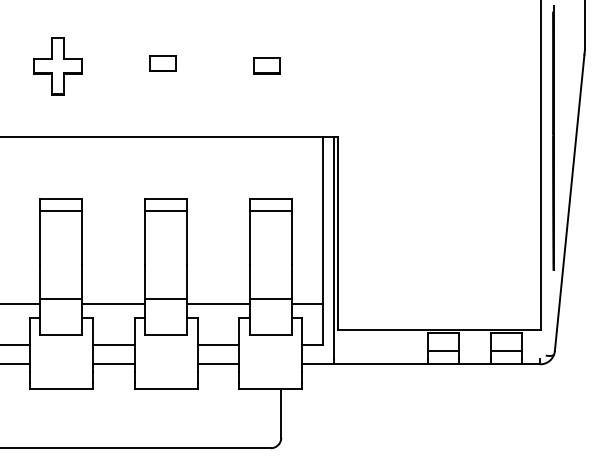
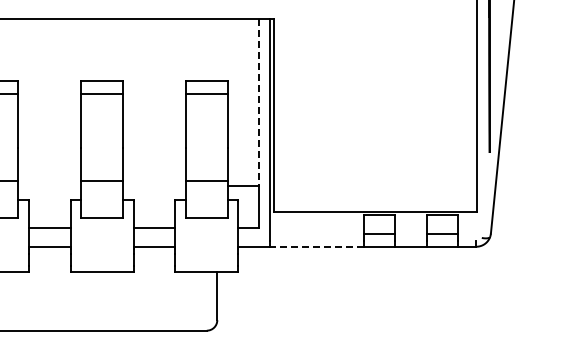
line: (323, 220) -> (259, 102), solid -> dashed
line: (113, 303) -> (49, 185), removed
line: (218, 303) -> (154, 185), removed
line: (380, 364) -> (316, 246), solid -> dashed

